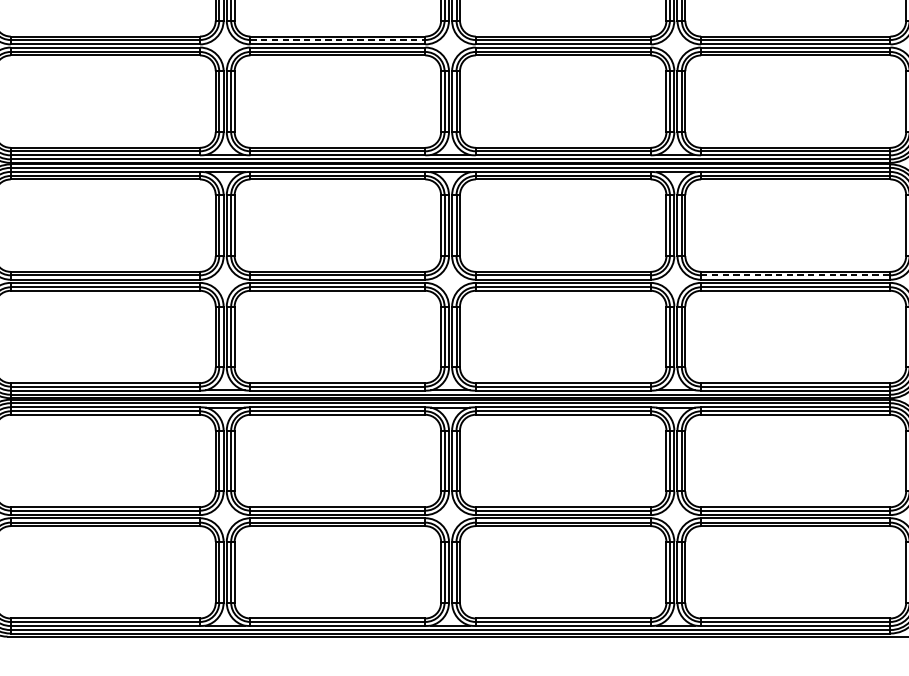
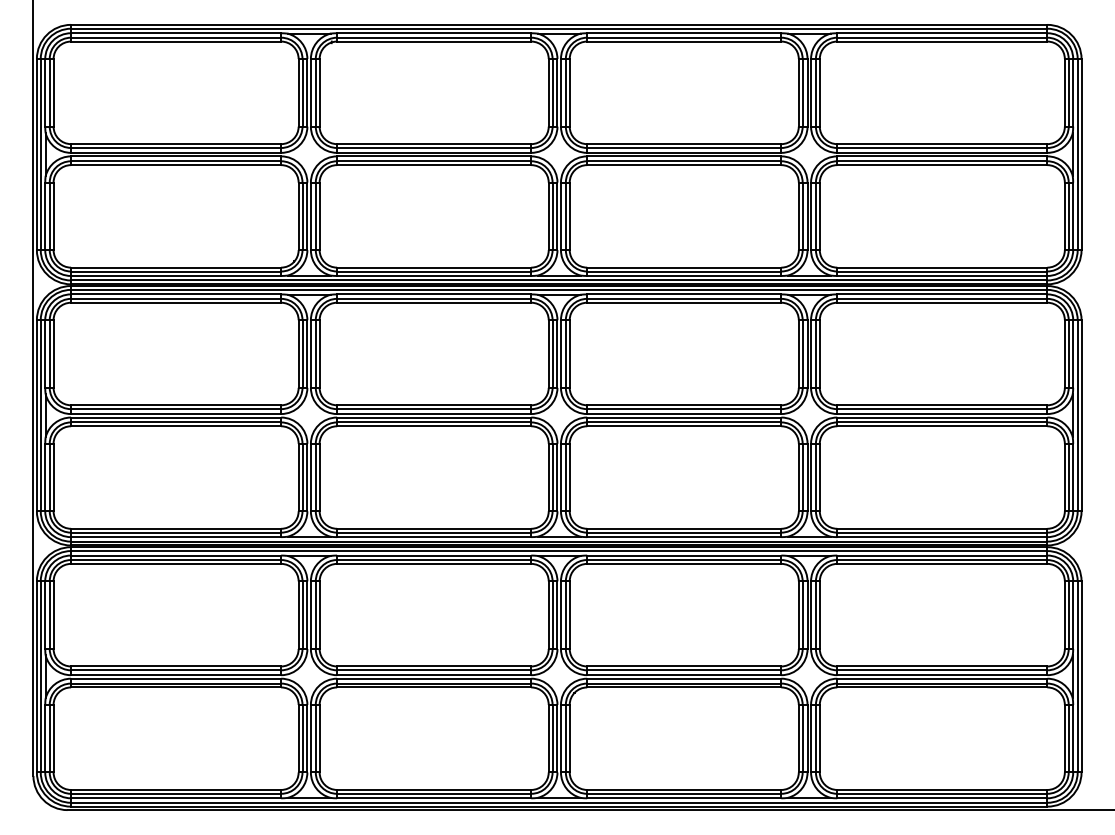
line: (338, 40) -> (434, 148), dashed -> solid
line: (795, 275) -> (942, 409), dashed -> solid

